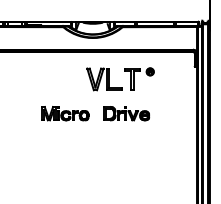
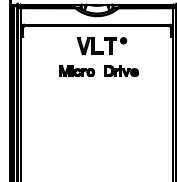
part: (121, 79) -> (102, 46), moved

